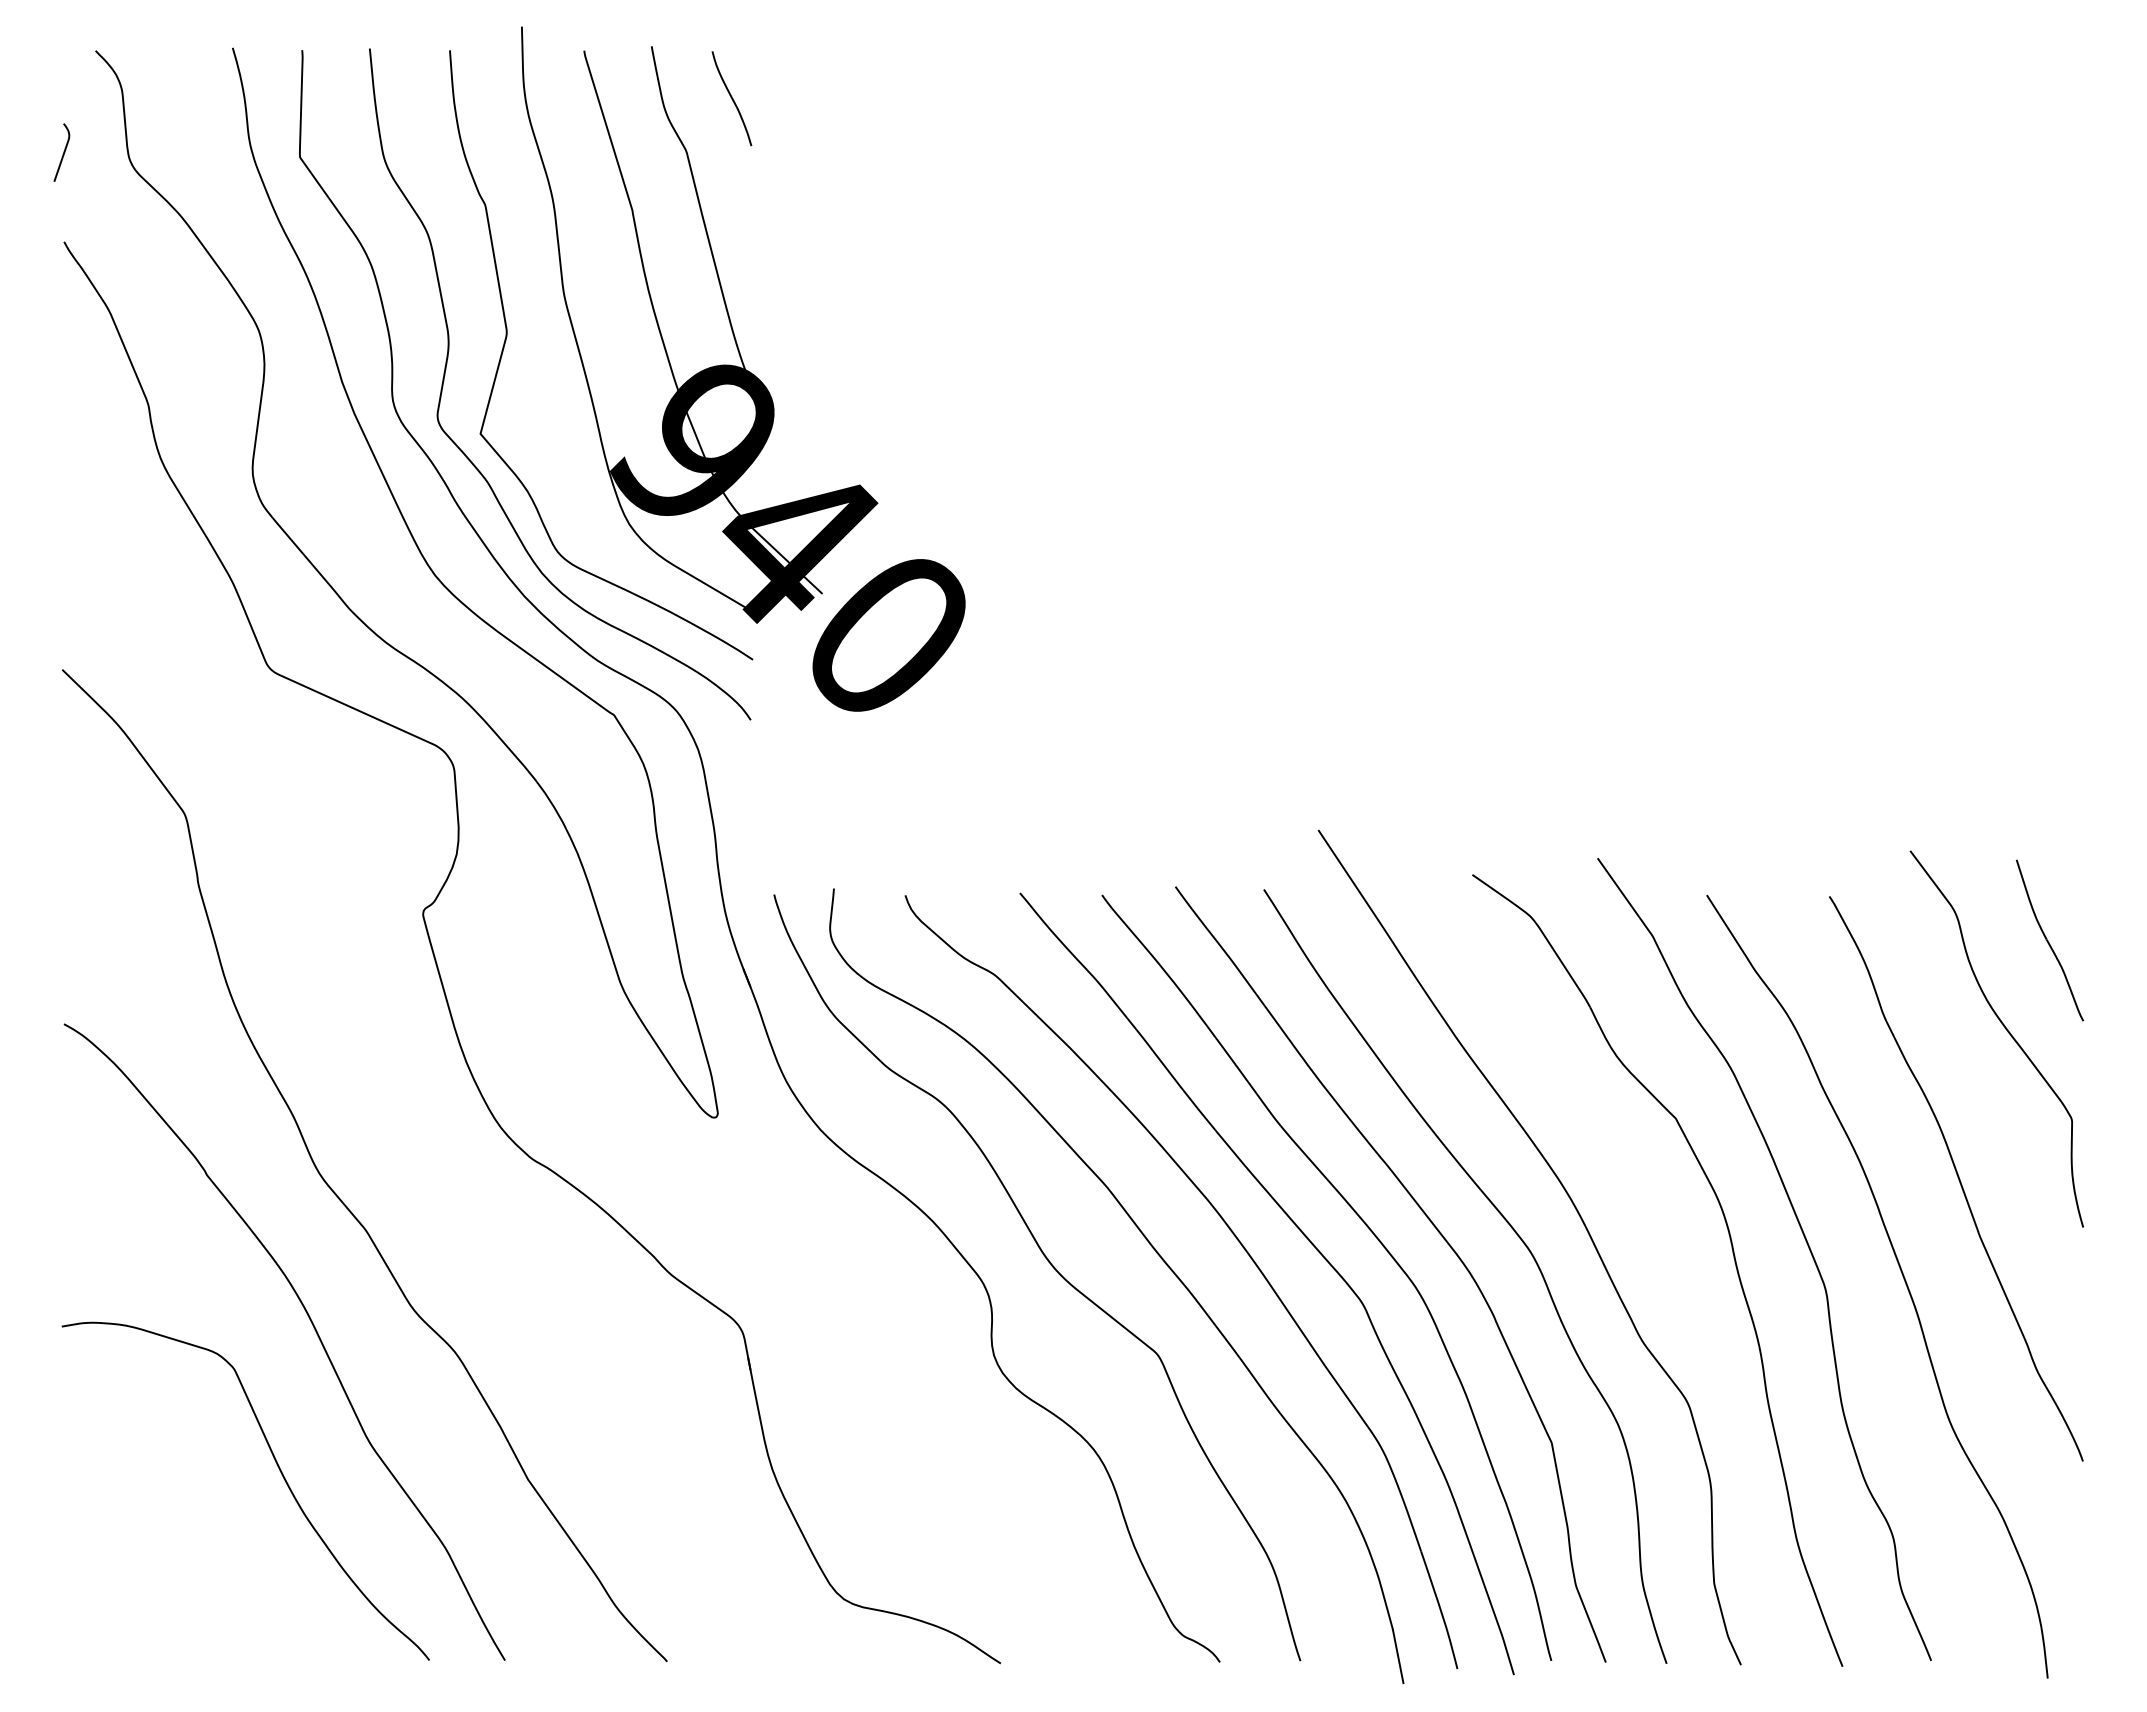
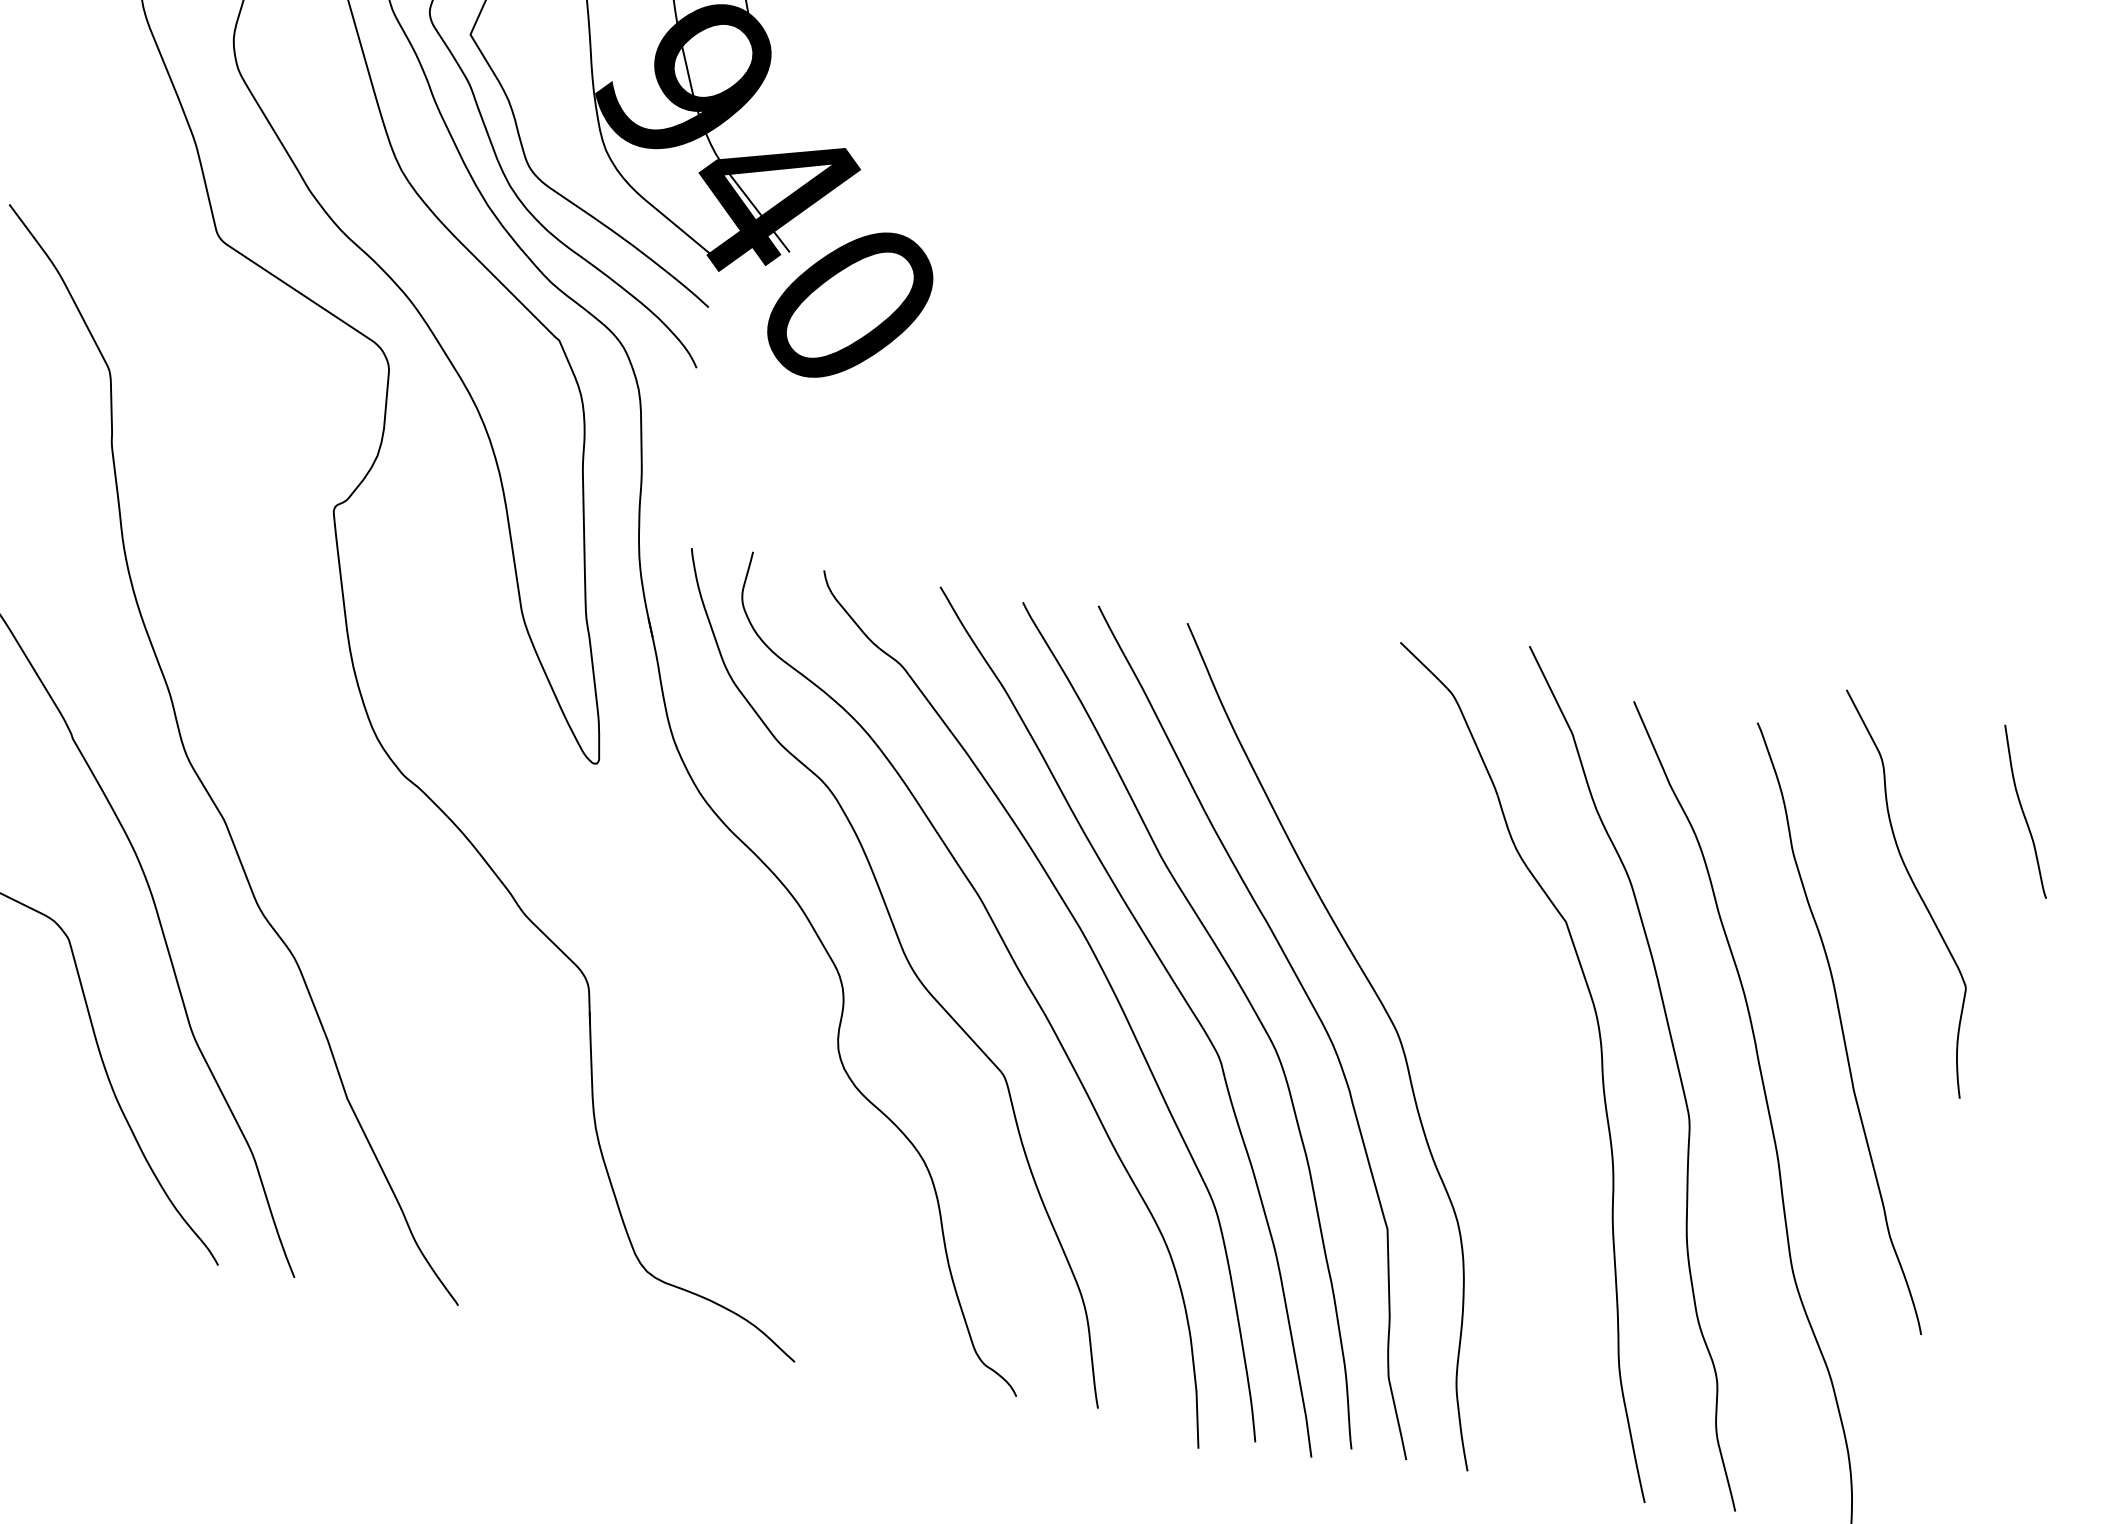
part: (2049, 940) -> (2025, 811), moved
curve: (1579, 1217) -> (1452, 1006), removed

